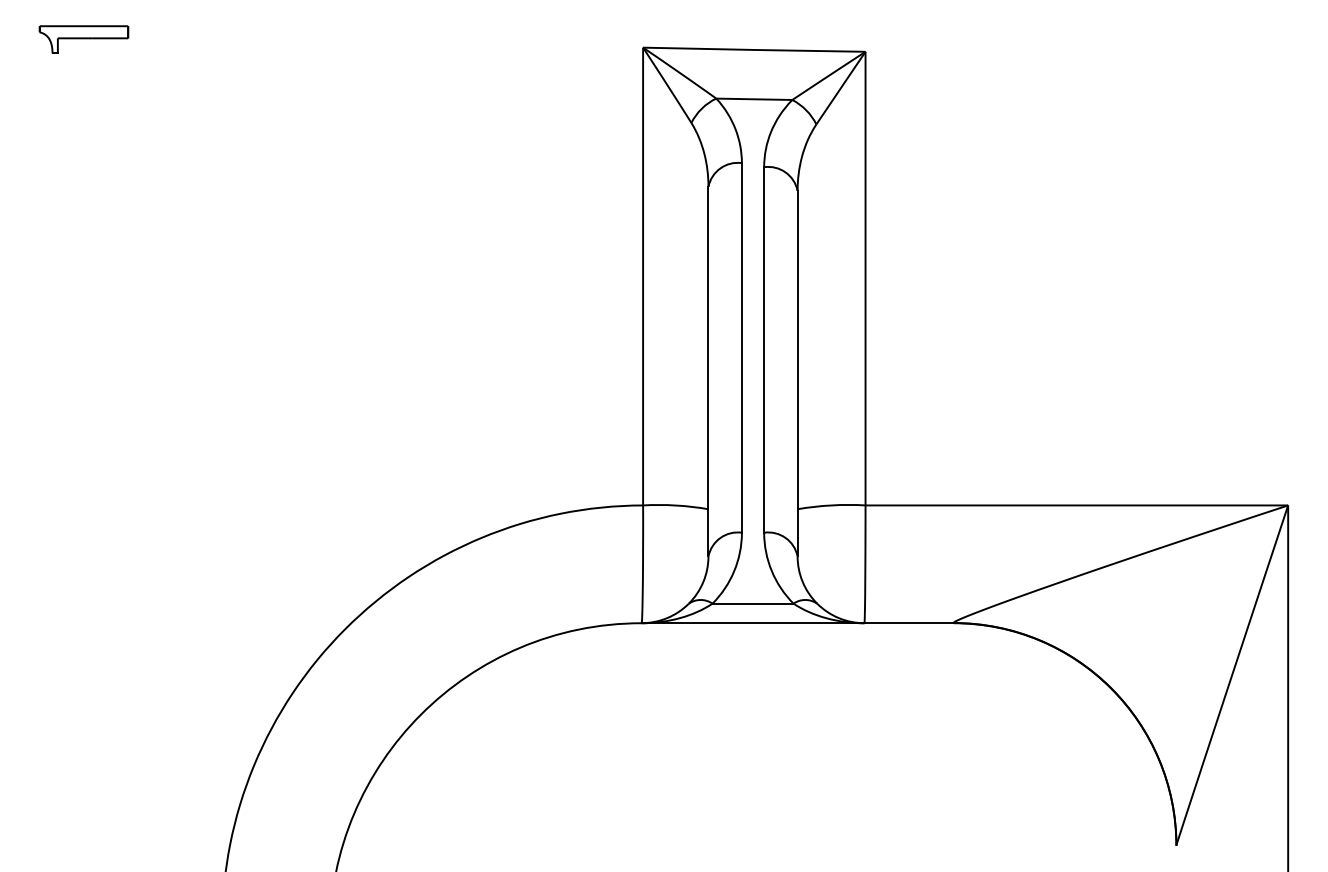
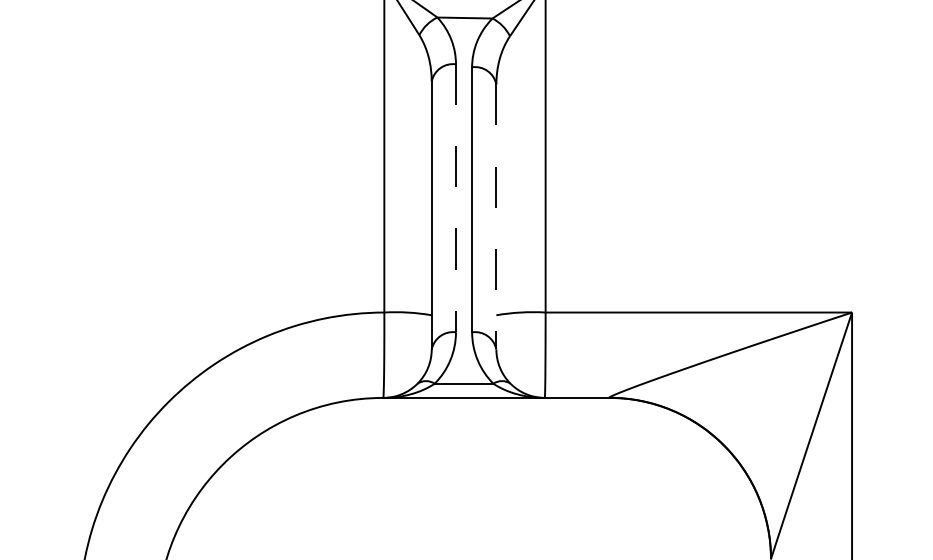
line: (741, 347) -> (455, 198), solid -> dashed
line: (797, 373) -> (496, 216), solid -> dashed

